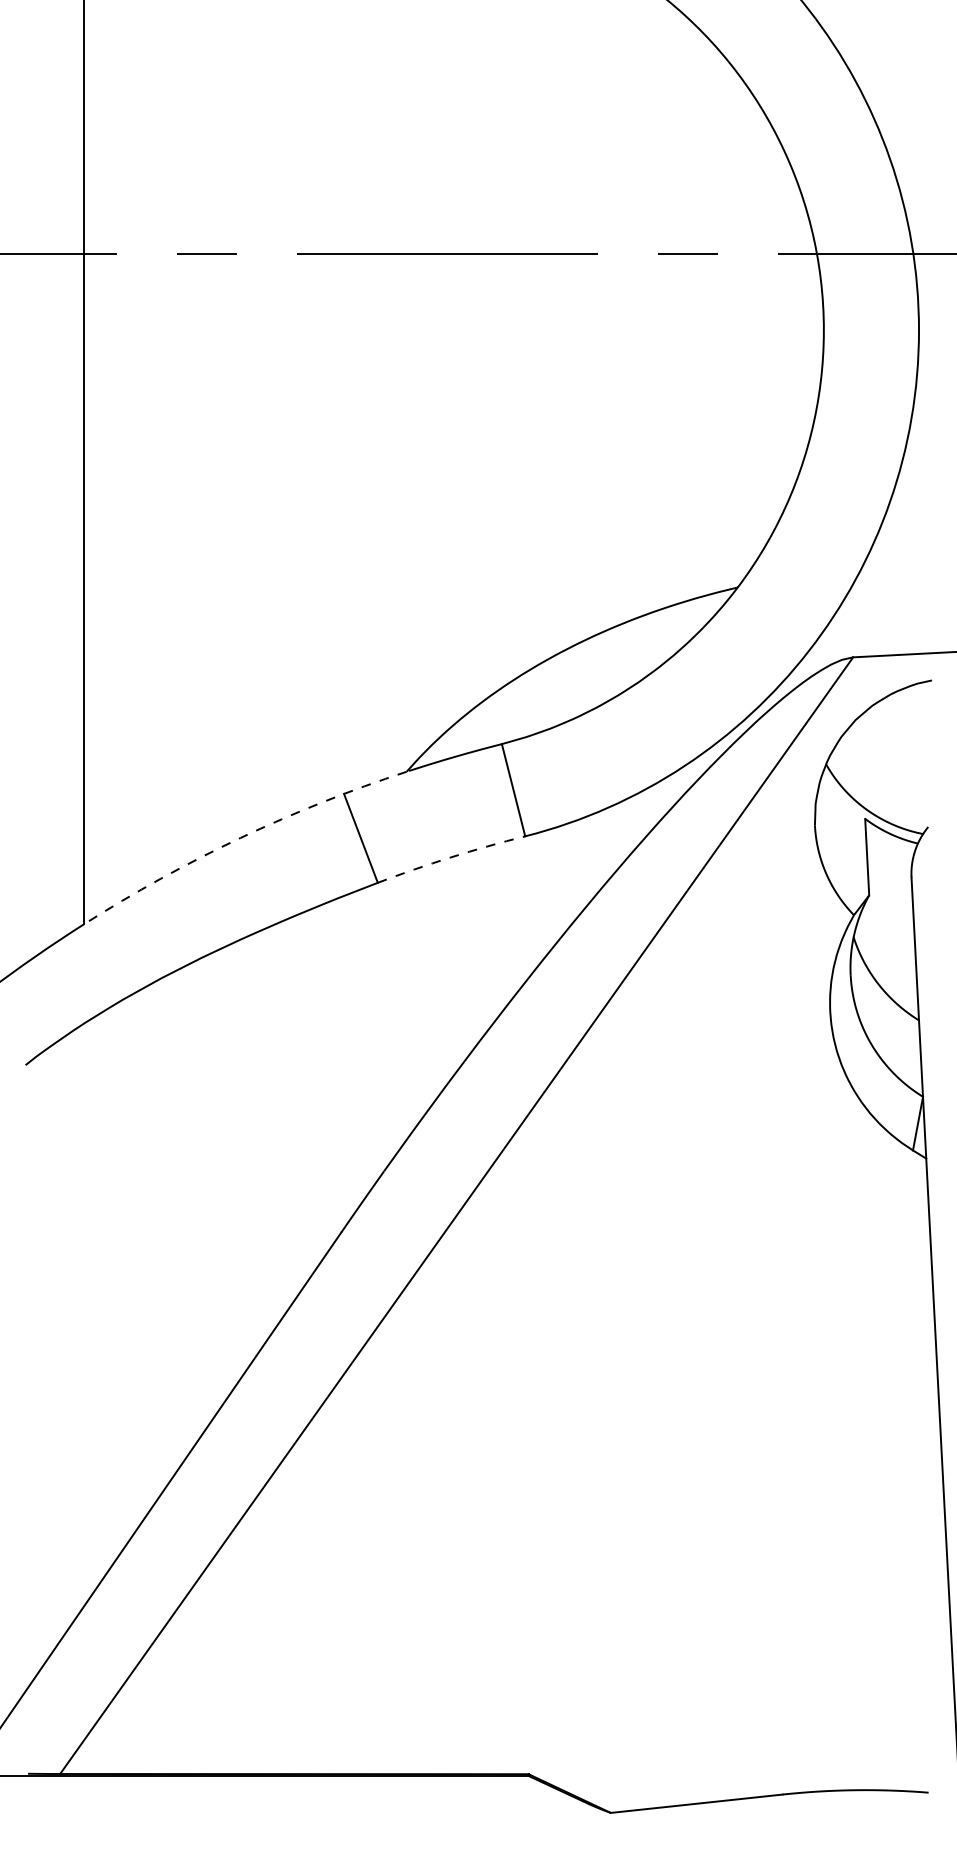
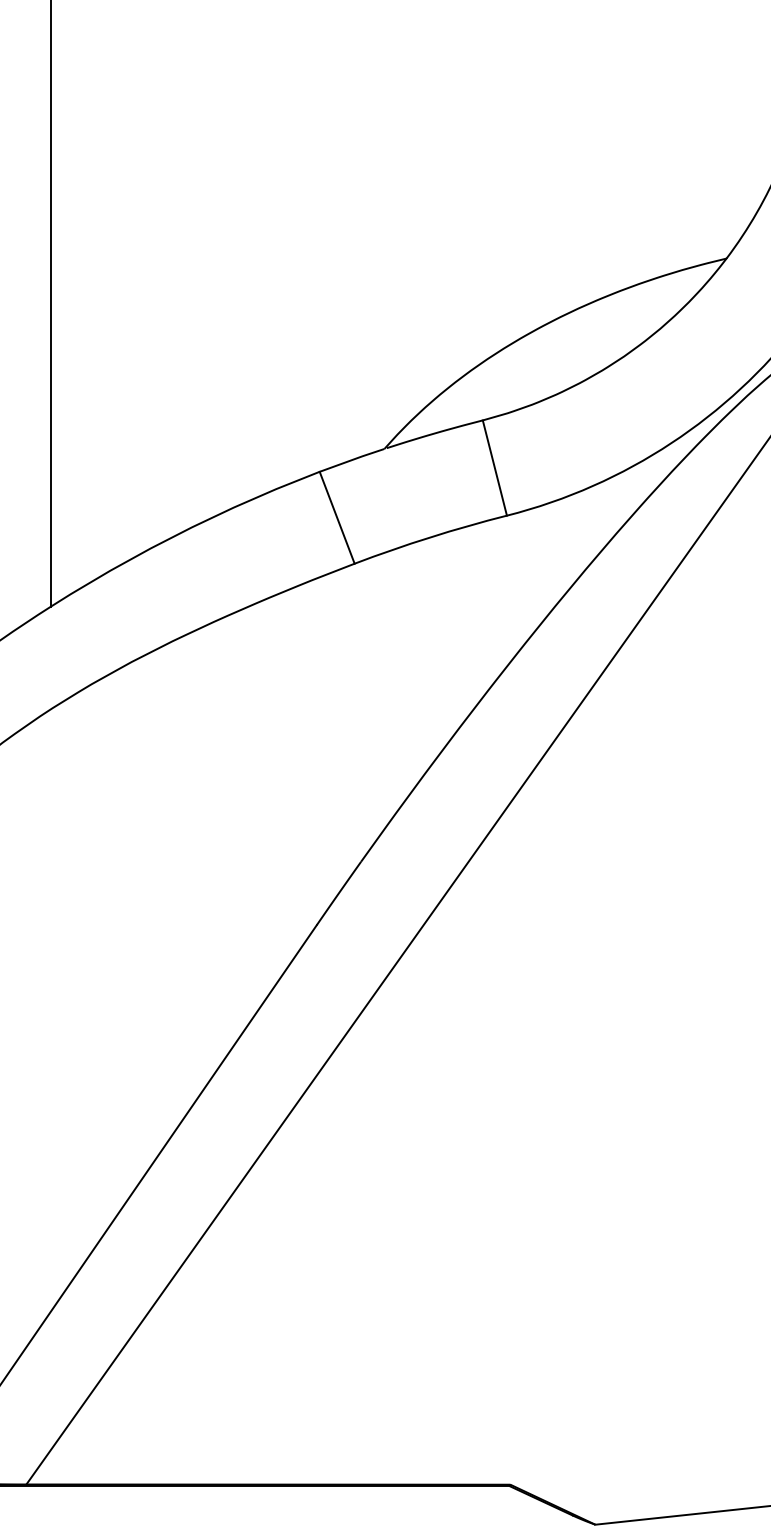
arc: (240, 837) -> (212, 516), dashed -> solid
arc: (450, 857) -> (429, 537), dashed -> solid

